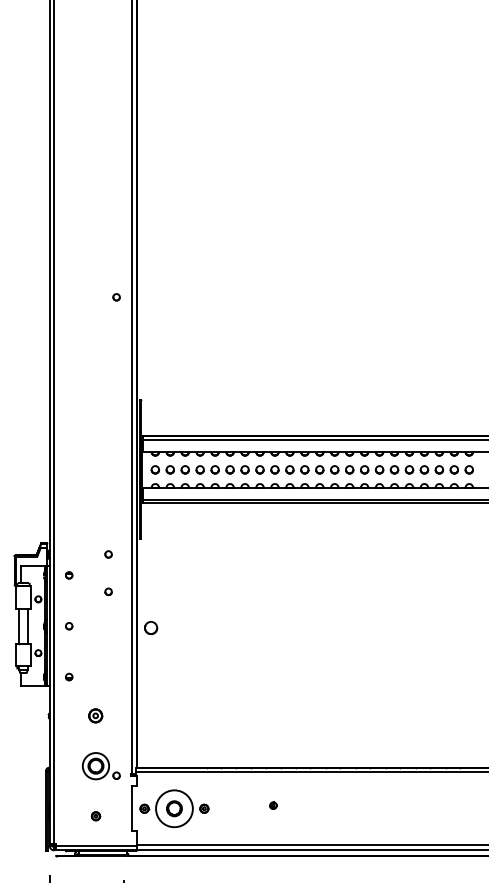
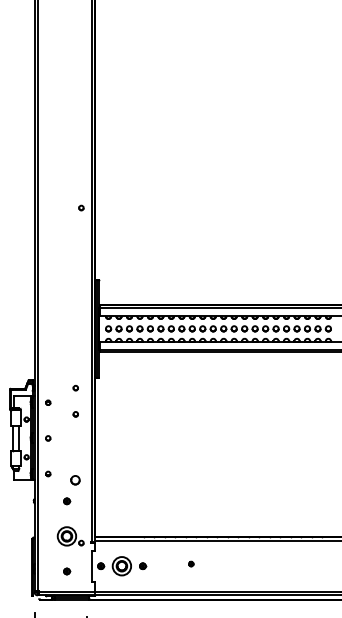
circle: (151, 627) -> (75, 479), moved
part: (96, 716) -> (67, 501), size x0.62
circle: (174, 808) -> (121, 566), size x0.71

